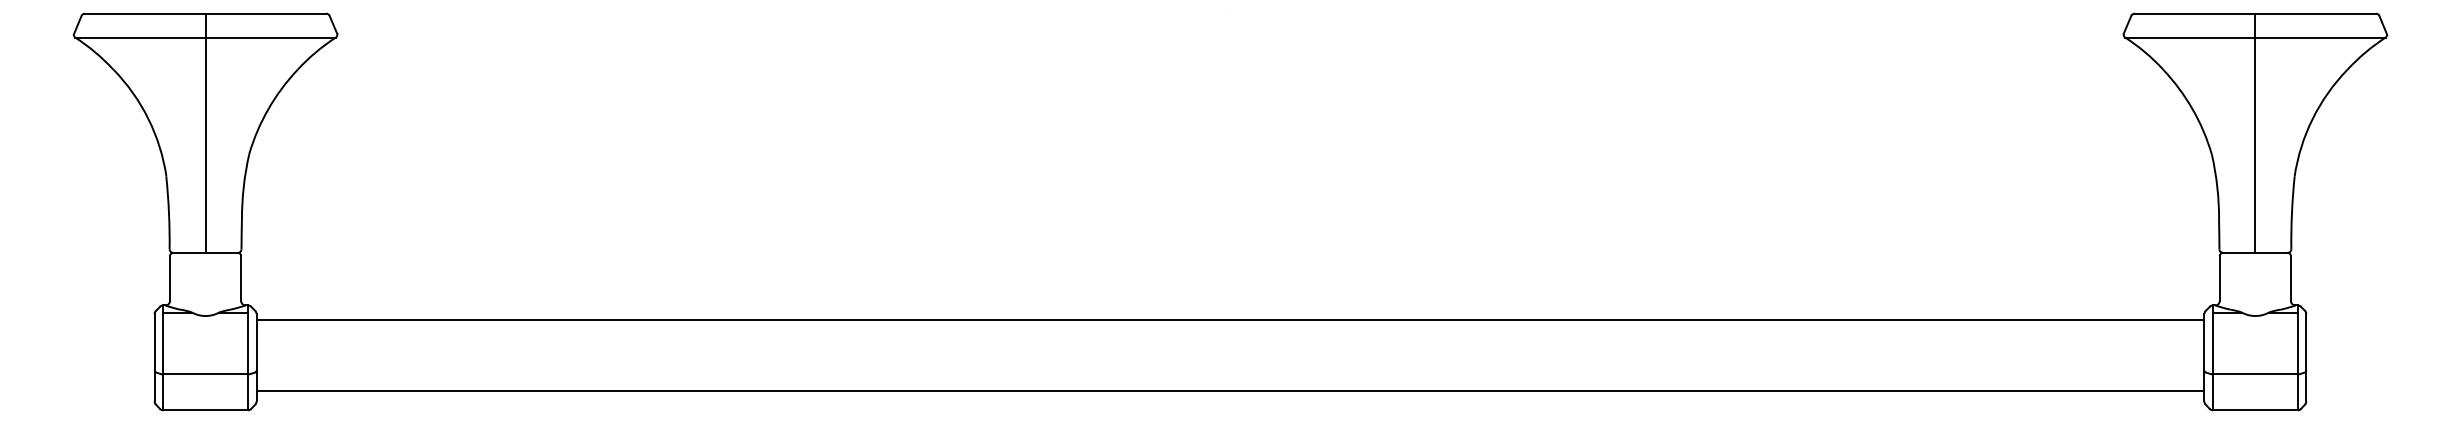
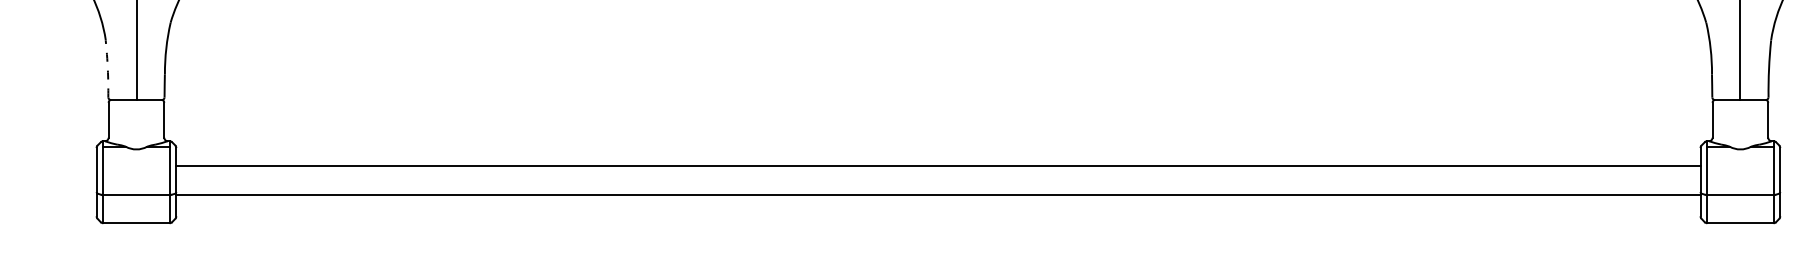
arc: (169, 213) -> (108, 69), solid -> dashed
line: (1230, 319) -> (938, 165), moved
line: (1230, 390) -> (938, 194), moved

